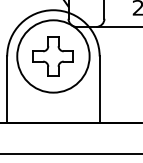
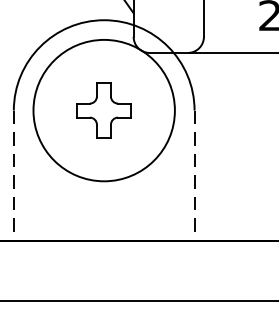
part: (52, 56) -> (102, 110), size x0.7
line: (7, 90) -> (14, 177), solid -> dashed
line: (99, 90) -> (194, 177), solid -> dashed

